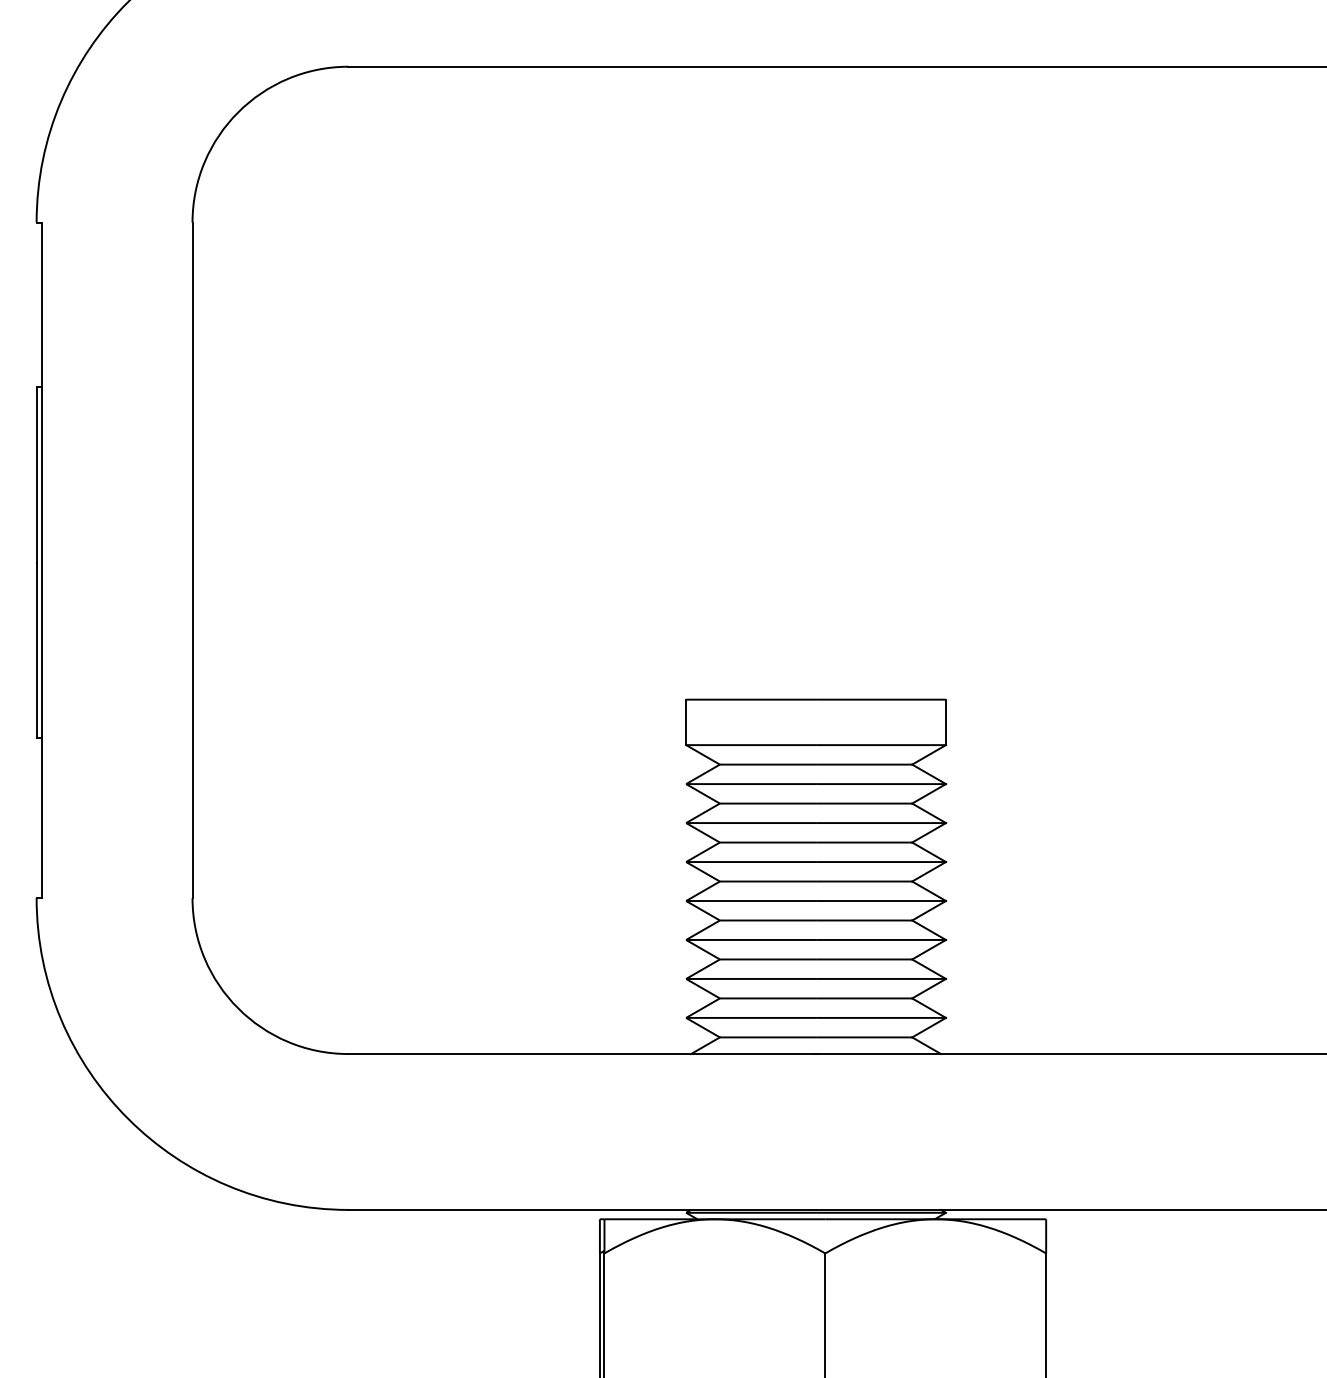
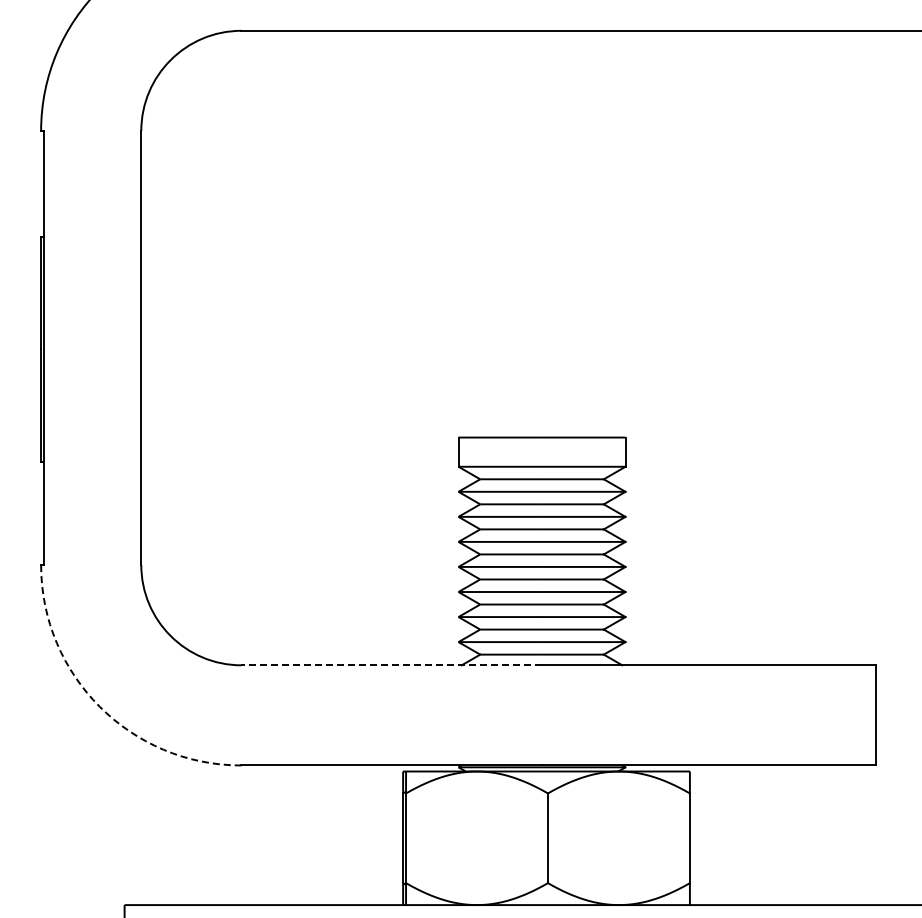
line: (581, 1054) -> (391, 665), solid -> dashed
arc: (127, 1118) -> (99, 706), solid -> dashed

